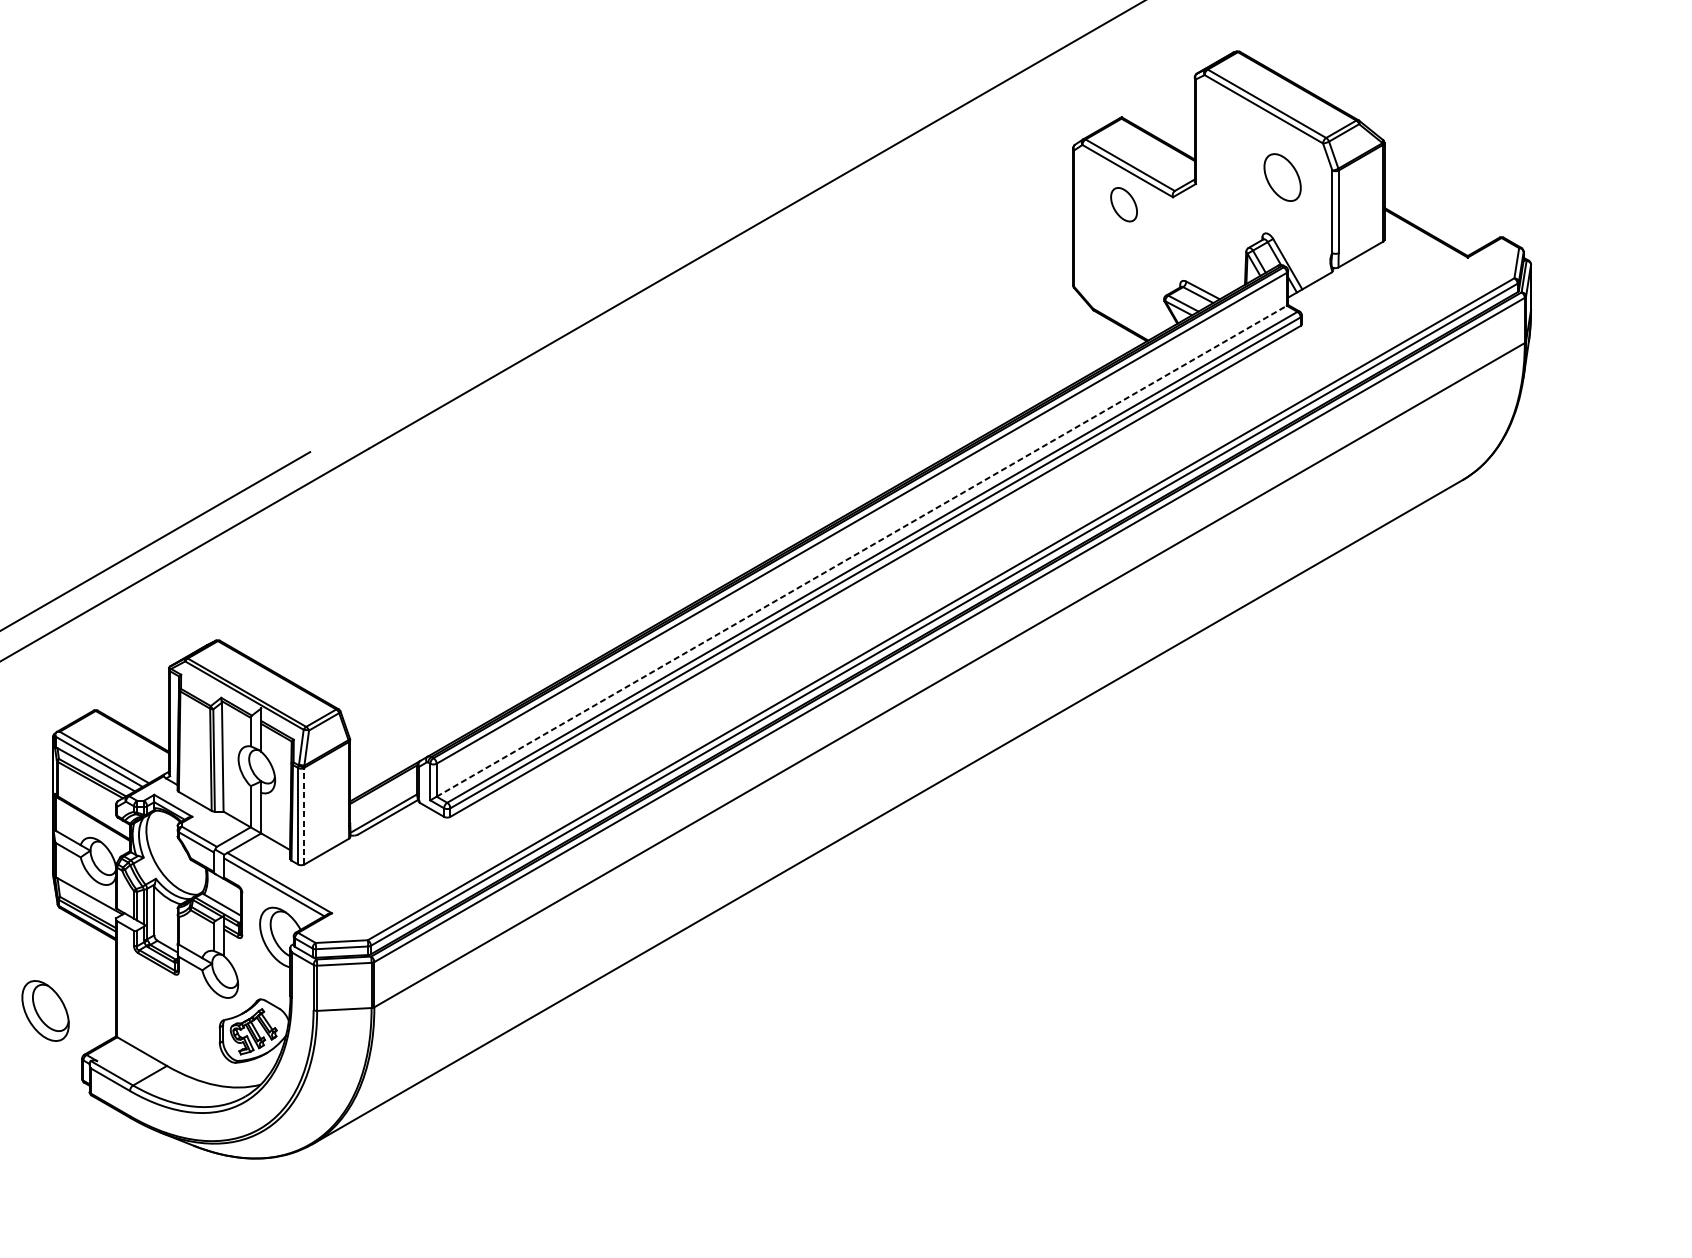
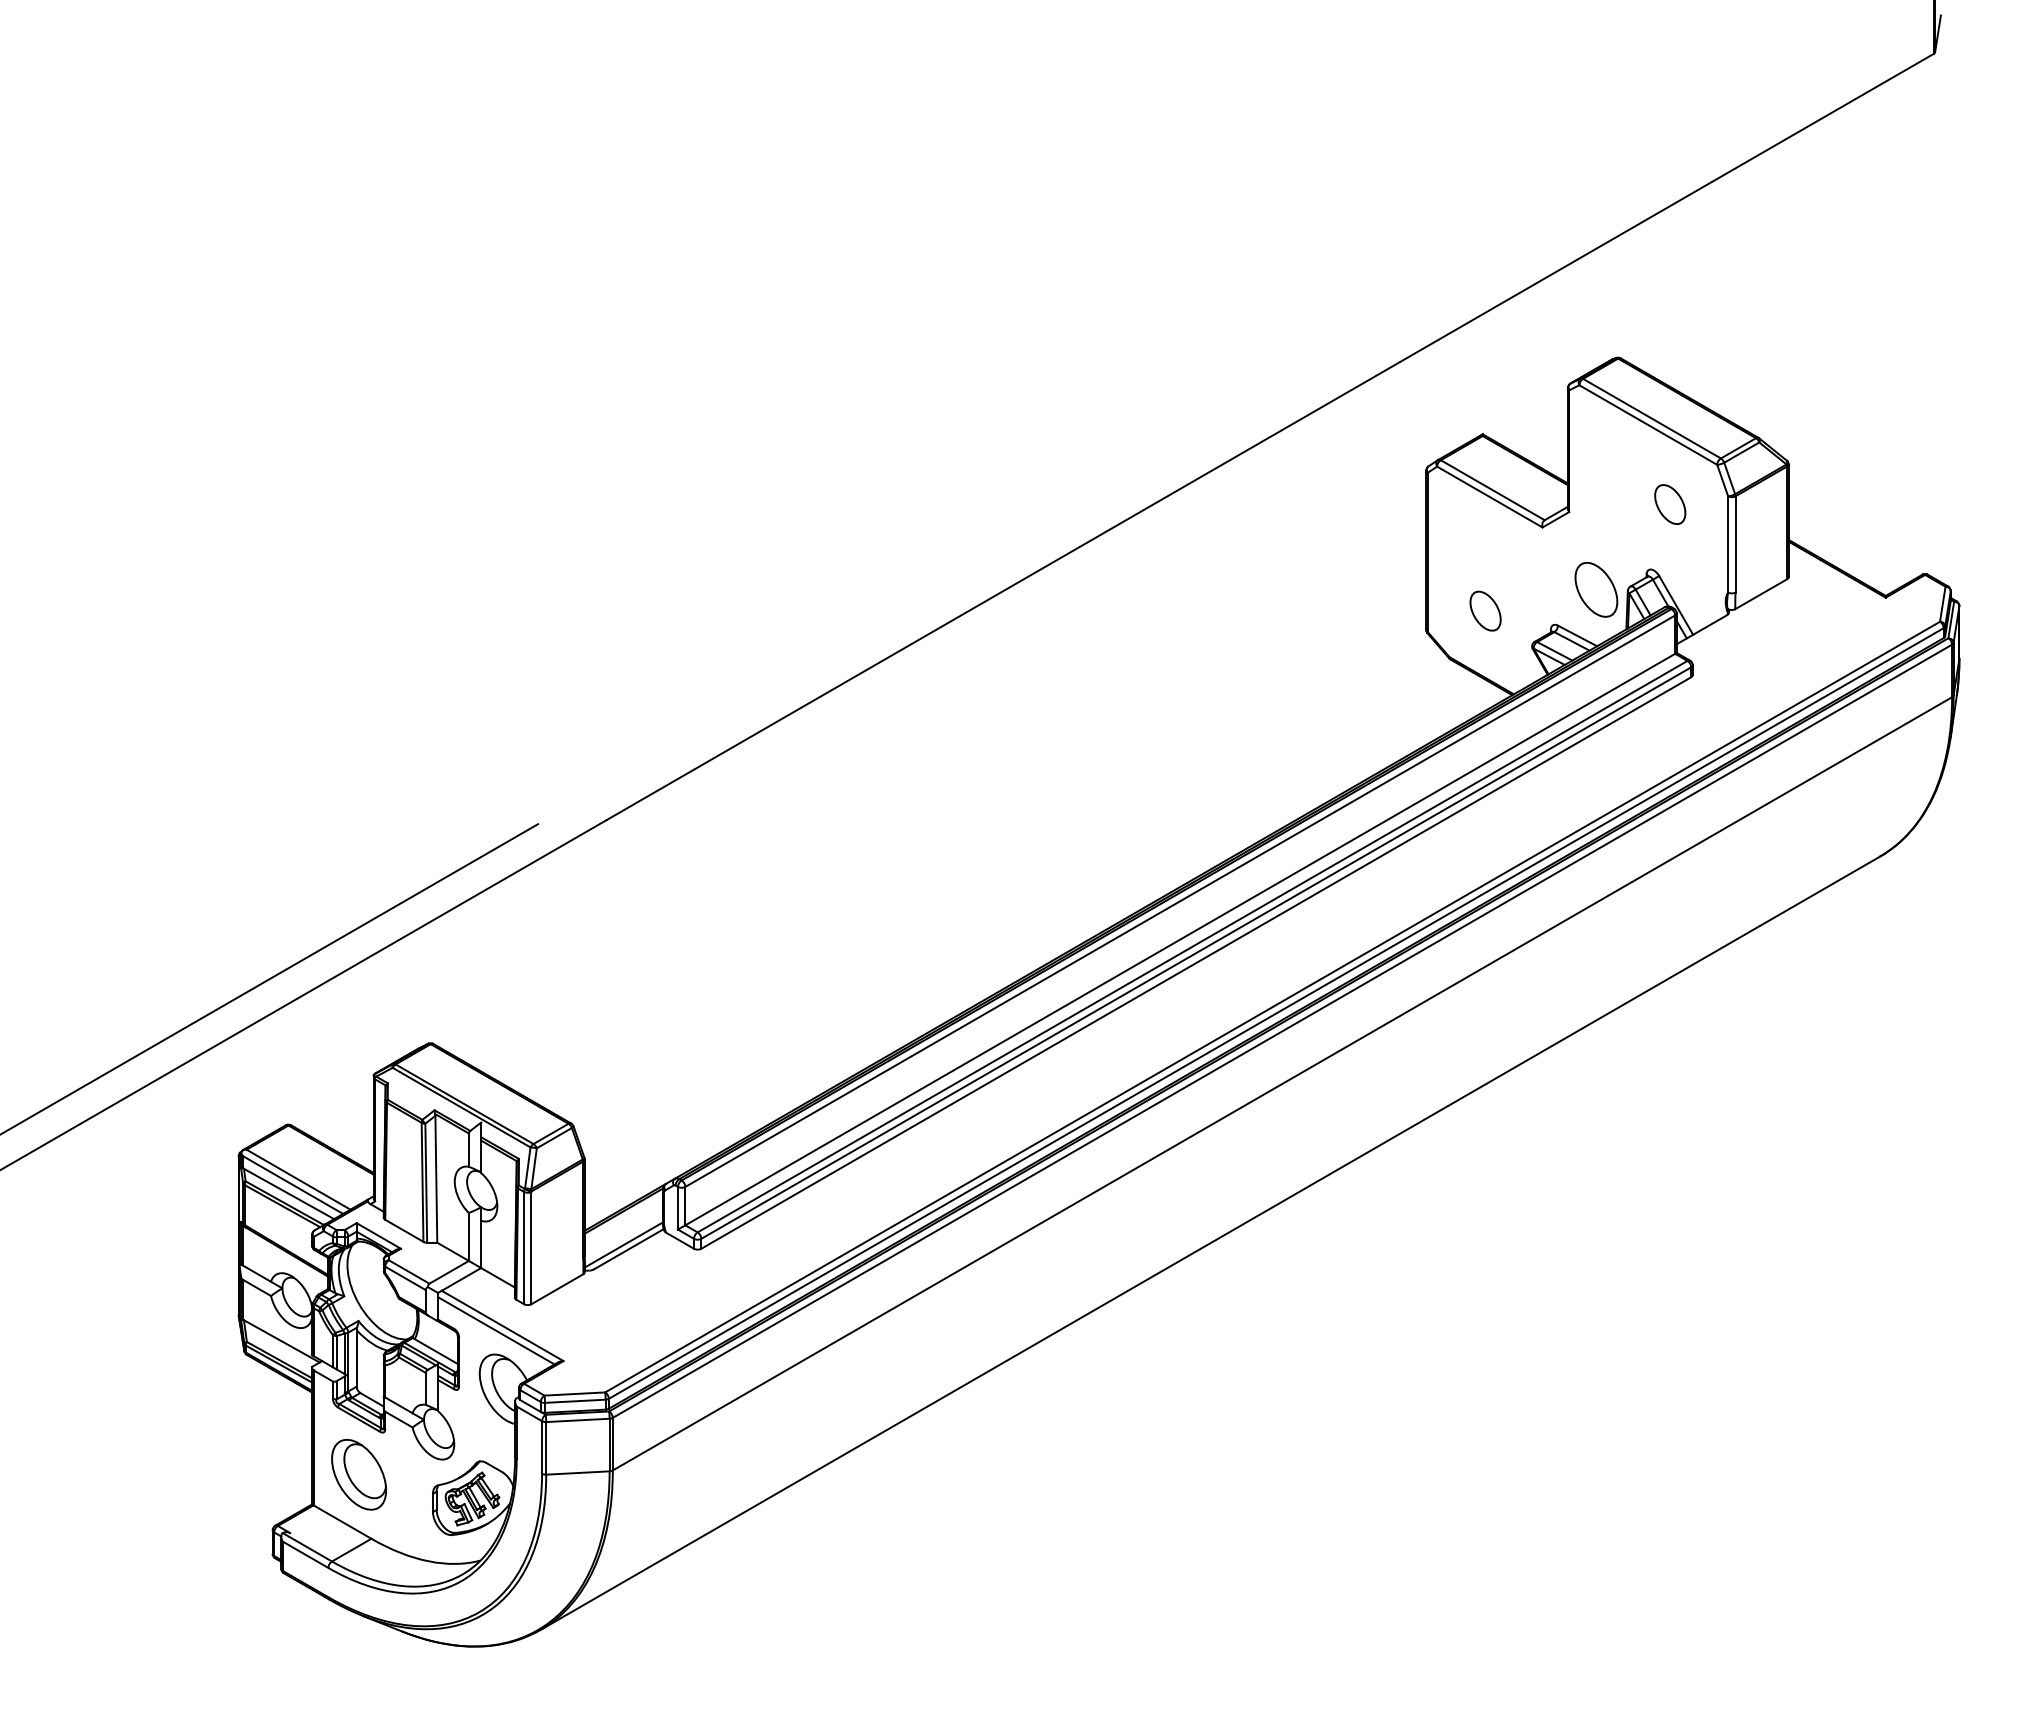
part: (1282, 177) -> (1670, 504), size x0.71
part: (1123, 204) -> (1485, 610), moved
part: (1219, 250) -> (1596, 589), added
line: (861, 551) -> (1180, 939), dashed -> solid
line: (304, 815) -> (531, 1247), dashed -> solid
part: (45, 1010) -> (358, 1474), moved

